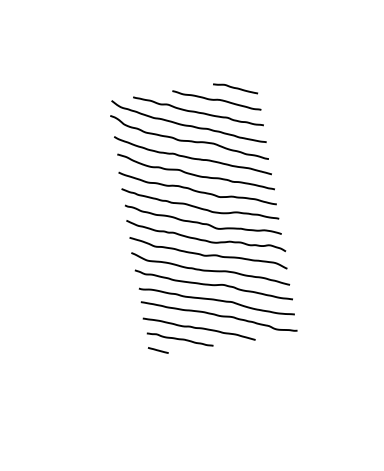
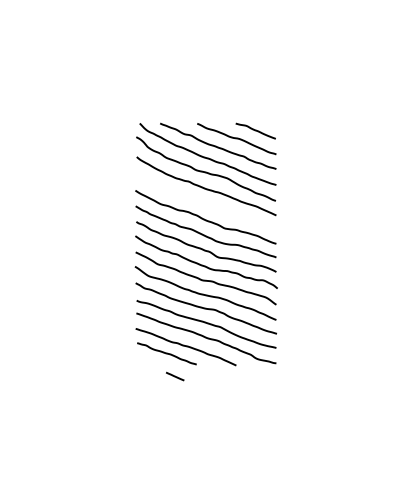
curve: (194, 174) -> (205, 203), removed
line: (158, 350) -> (175, 376), moved

